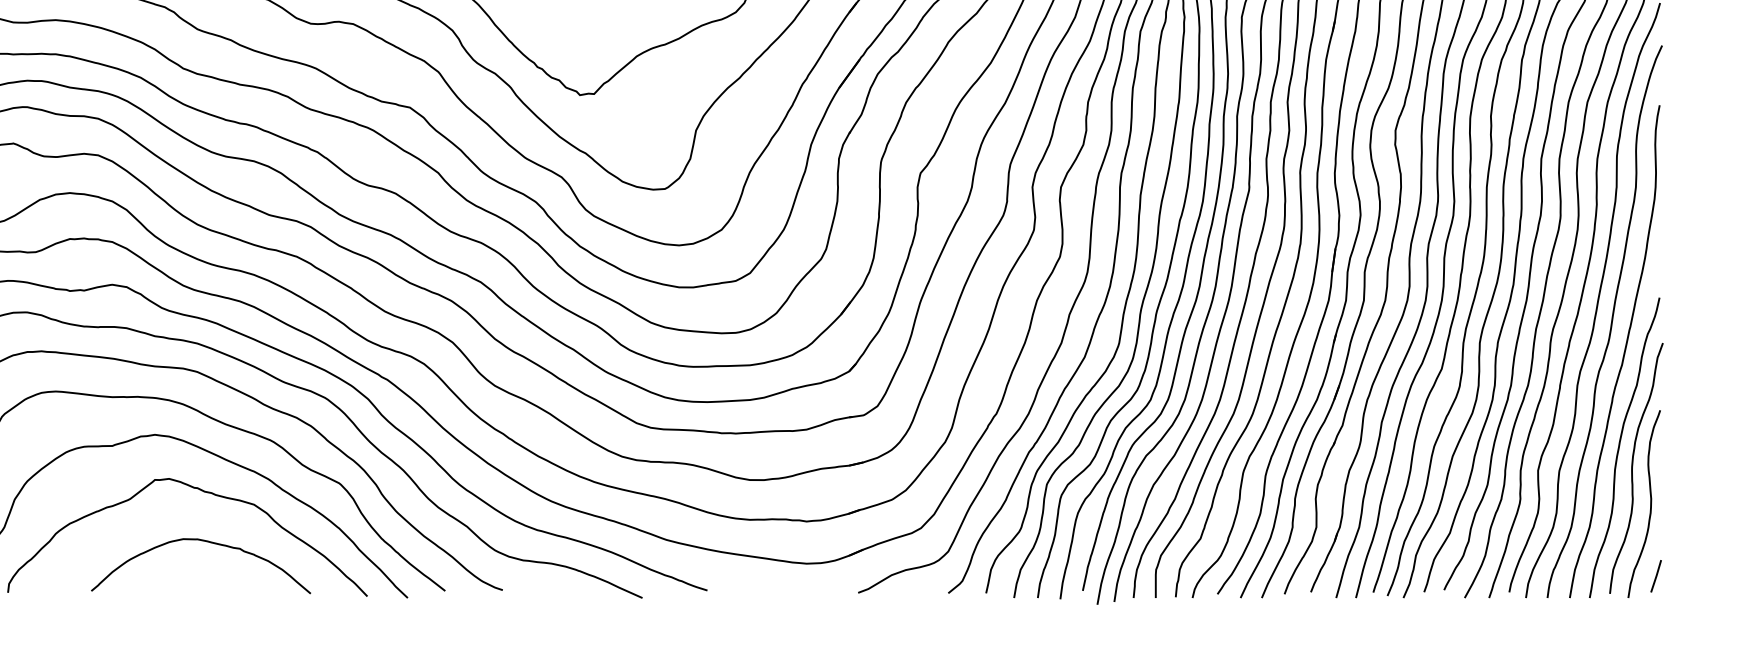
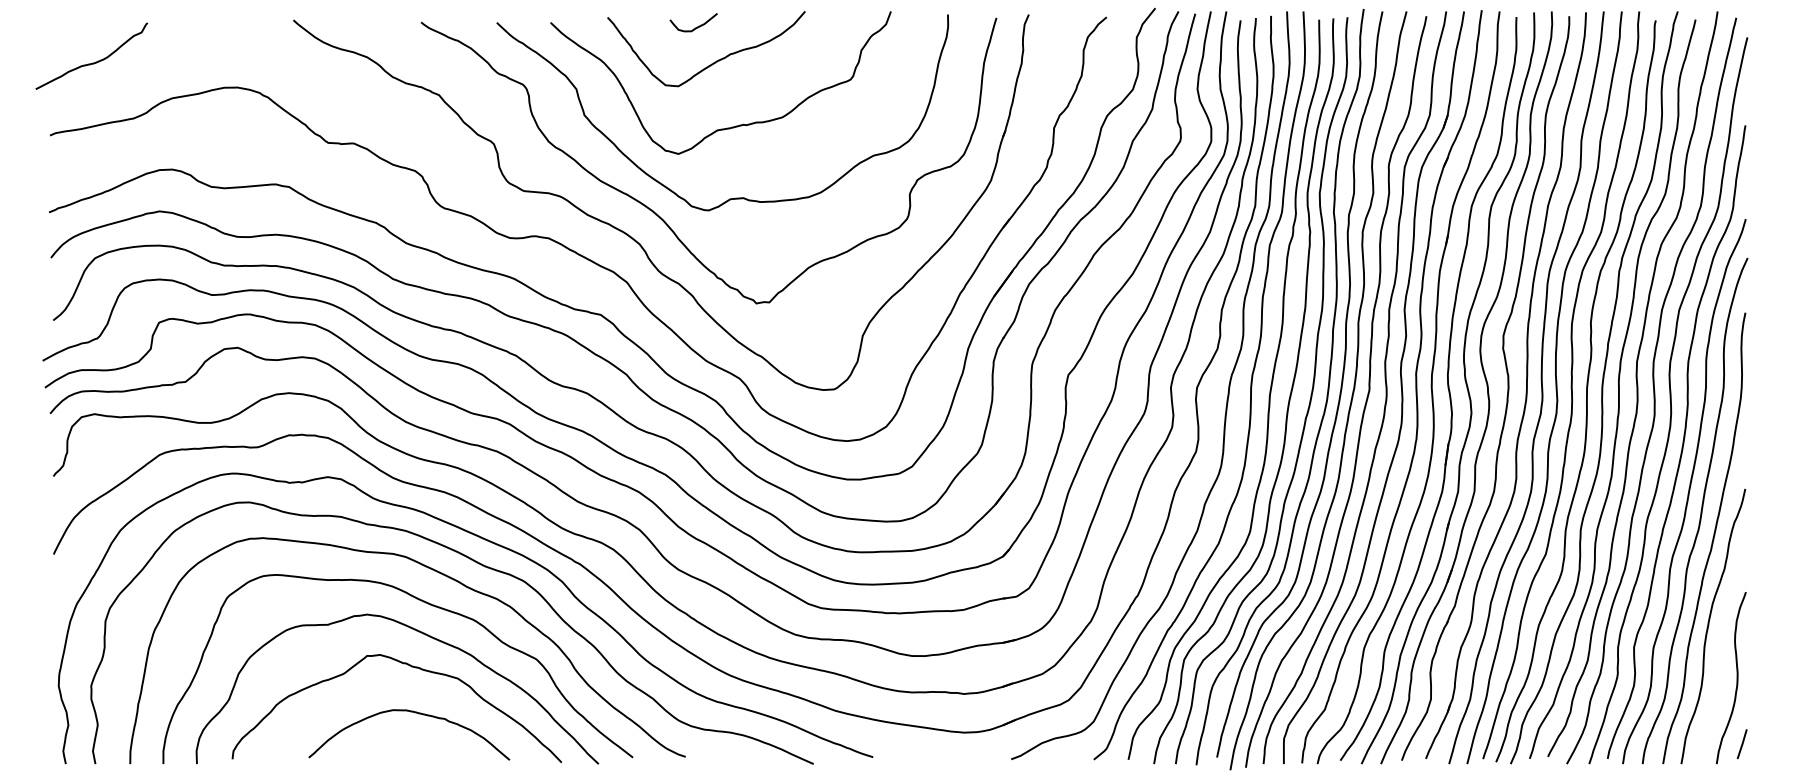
curve: (1633, 467) -> (1721, 644), removed

